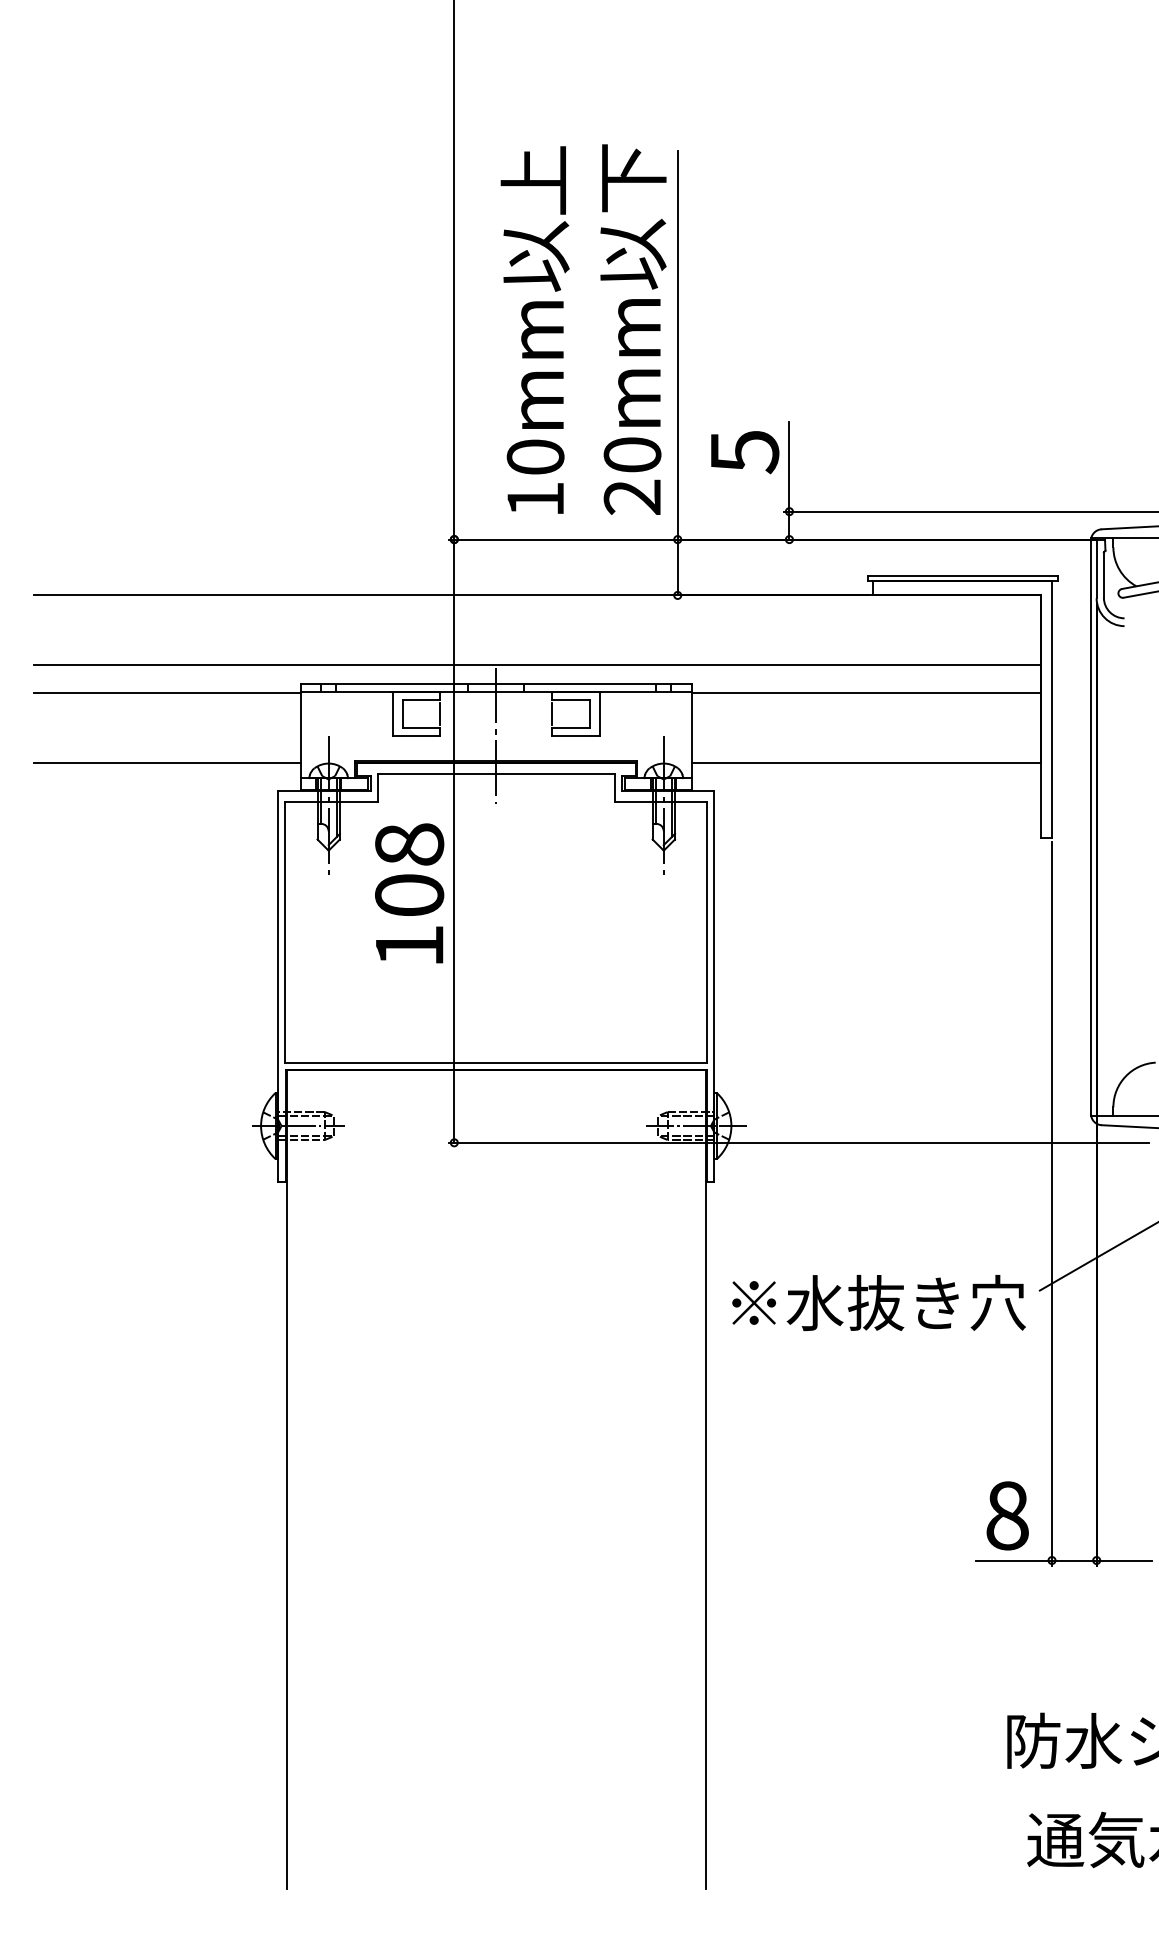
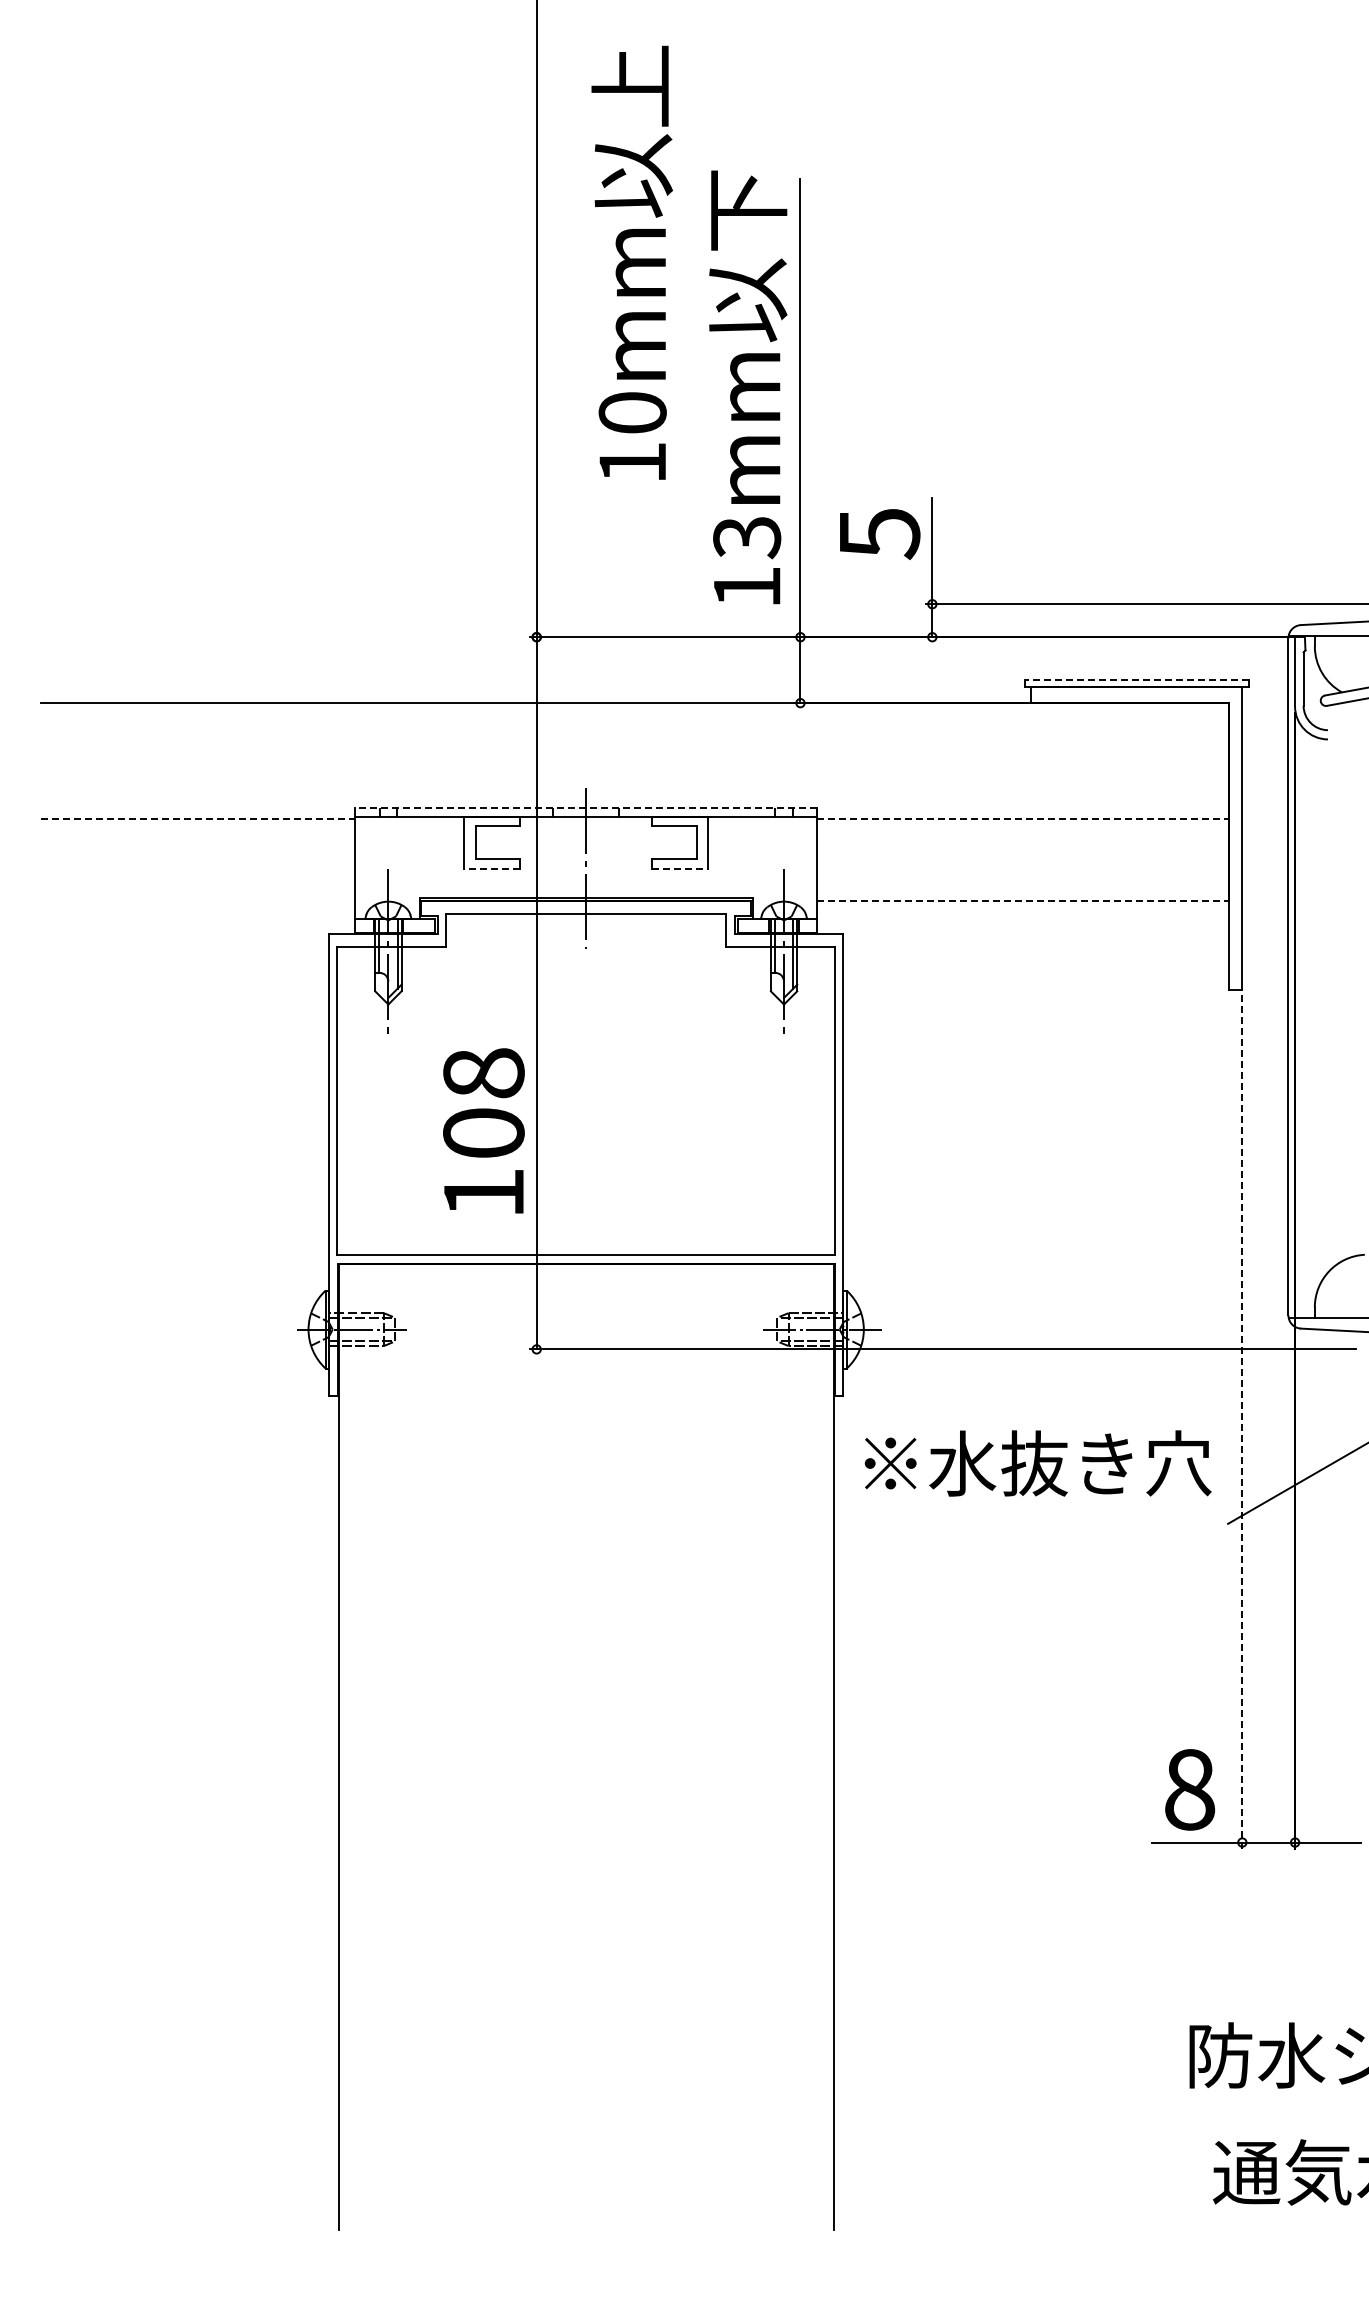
text: (534, 329) -> (631, 262), moved
text: (632, 476) -> (747, 562), 20mm -> 13mm
line: (962, 576) -> (1136, 680), solid -> dashed
line: (537, 665) -> (634, 785), removed
line: (496, 684) -> (586, 808), solid -> dashed
line: (167, 693) -> (198, 818), solid -> dashed
line: (866, 693) -> (1023, 818), solid -> dashed
line: (440, 713) -> (520, 842), removed
line: (552, 713) -> (652, 842), removed
line: (416, 736) -> (491, 869), solid -> dashed
line: (576, 736) -> (680, 869), solid -> dashed
line: (167, 762) -> (197, 900), removed
line: (866, 762) -> (1023, 900), solid -> dashed
text: (409, 893) -> (483, 1130), moved
line: (1052, 1204) -> (1242, 1422), solid -> dashed
text: (878, 1302) -> (1037, 1463), moved

